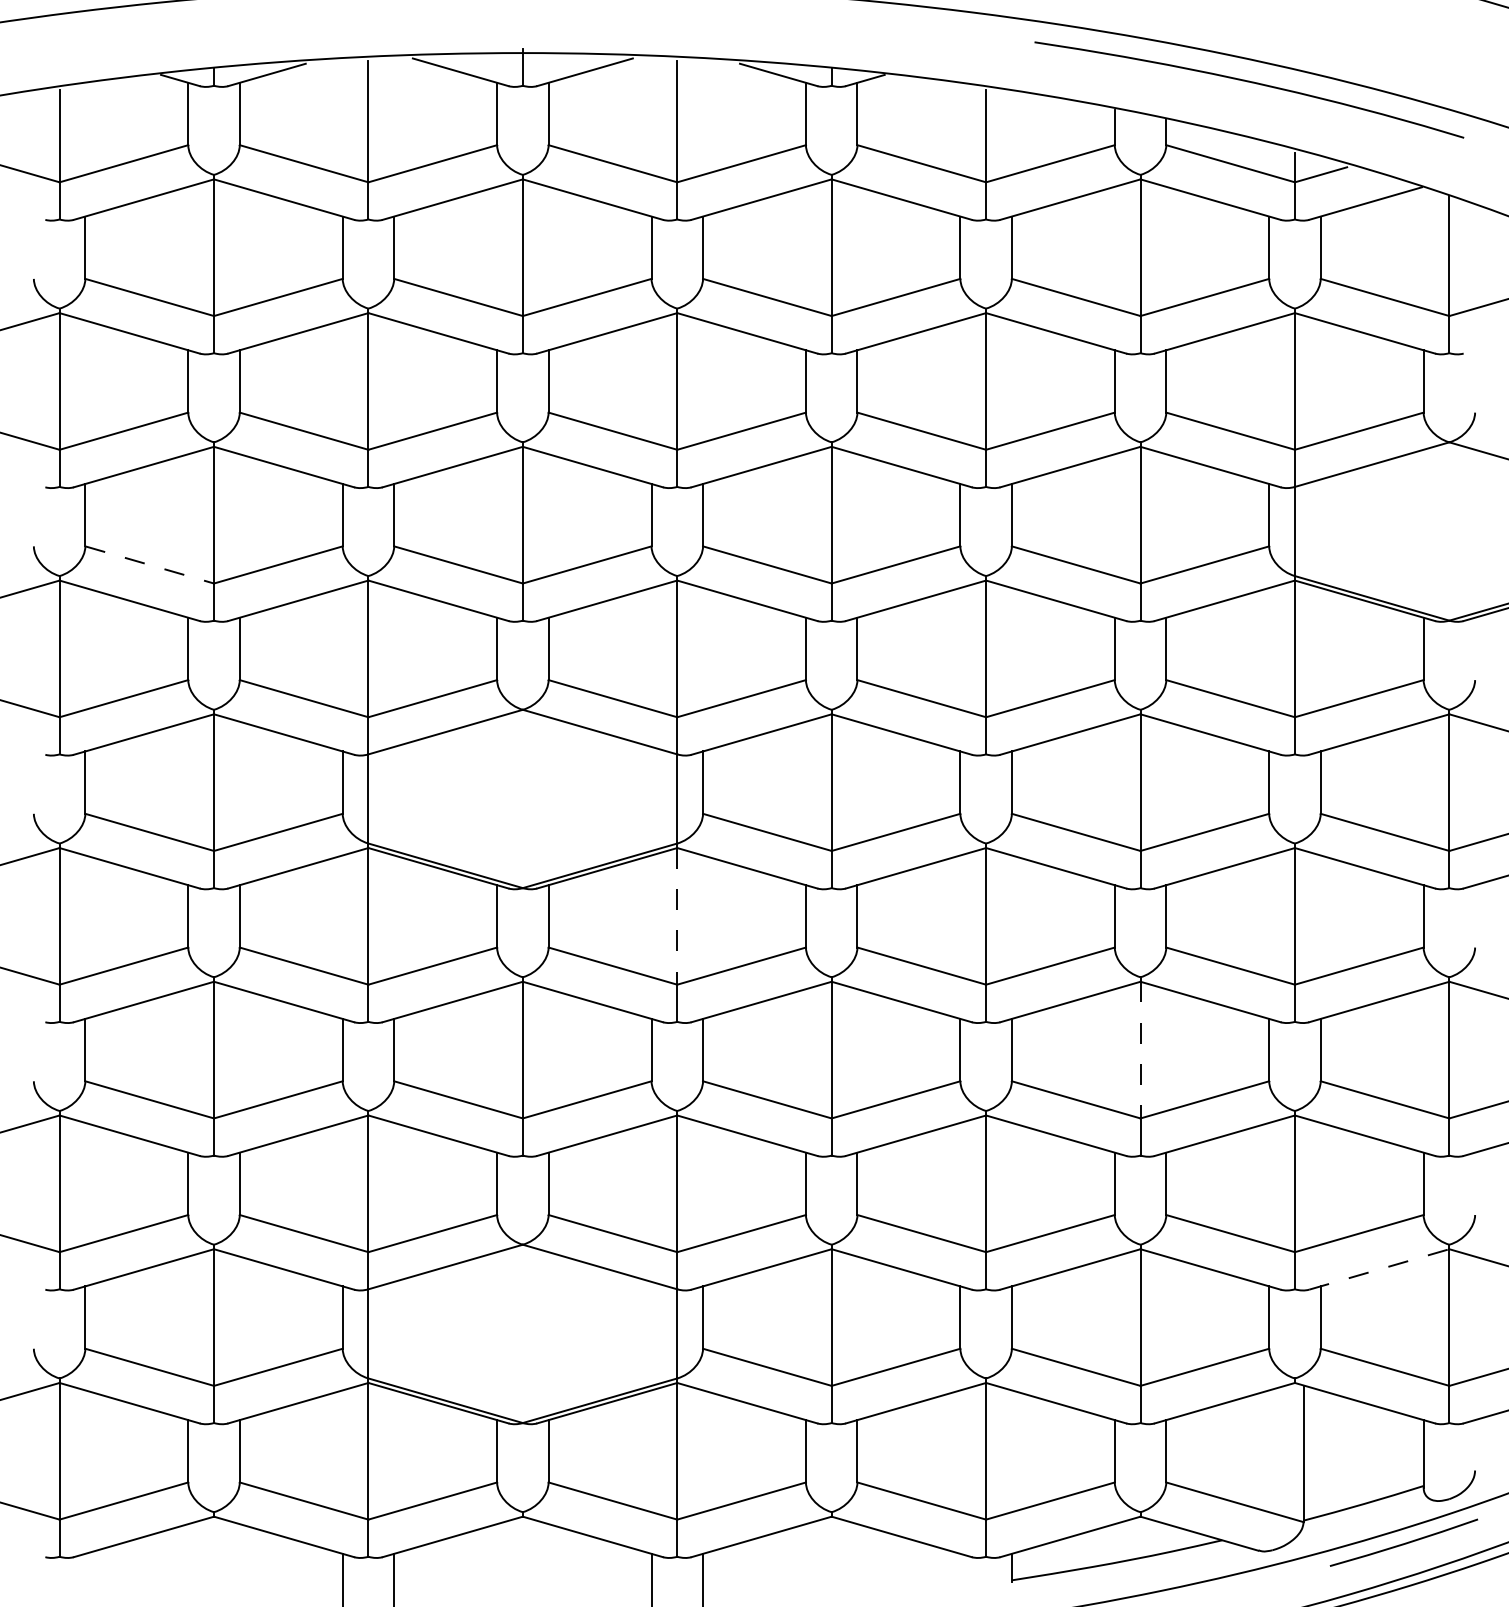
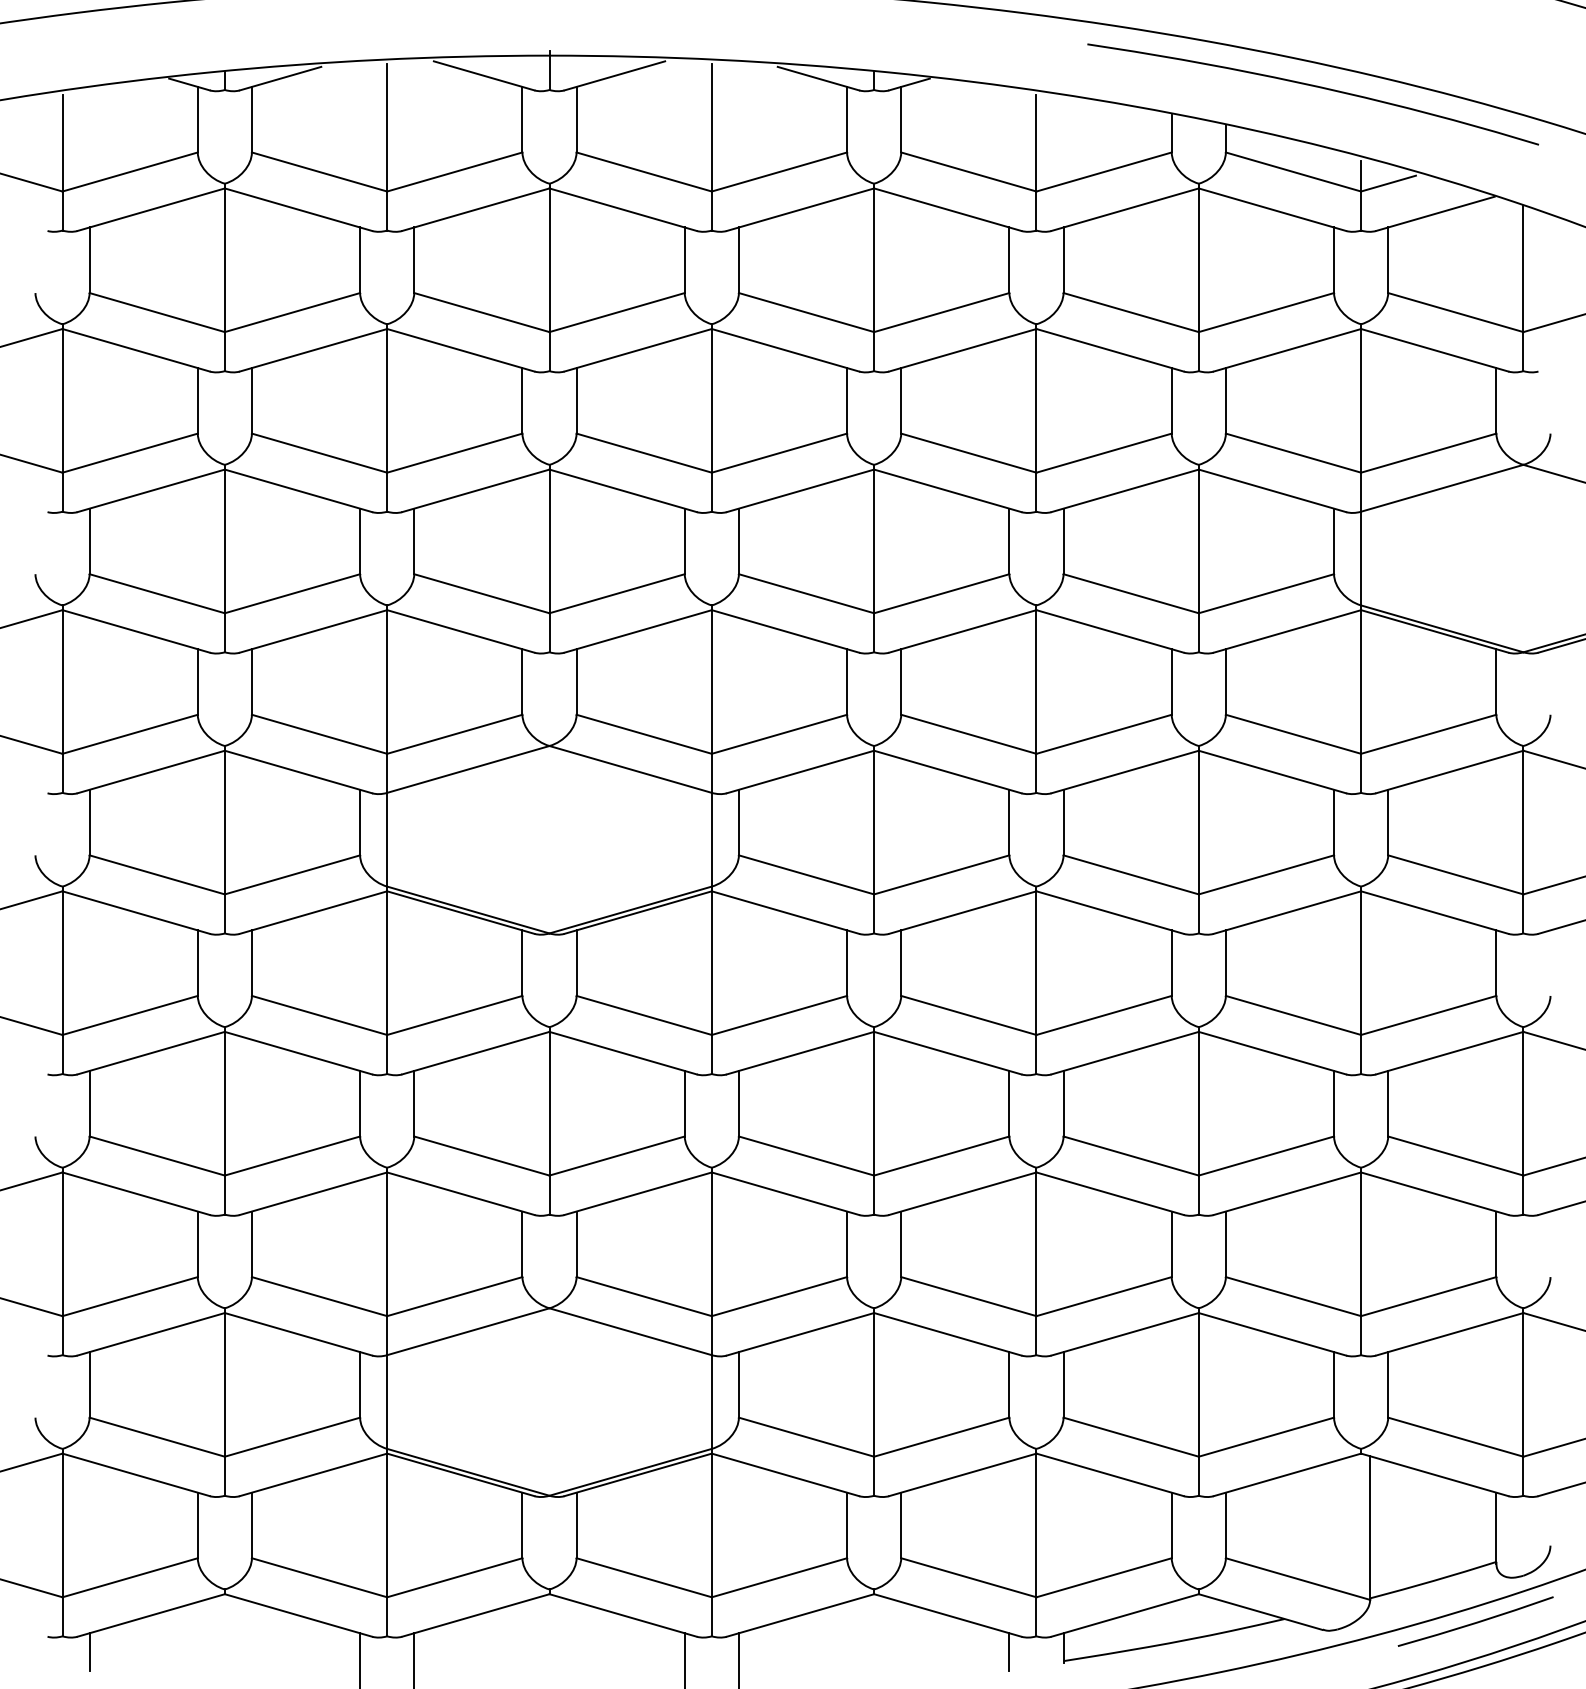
line: (149, 564) -> (157, 593), dashed -> solid
line: (676, 916) -> (711, 963), dashed -> solid
line: (1140, 1049) -> (1198, 1103), dashed -> solid
line: (1379, 1269) -> (1449, 1334), dashed -> solid
line: (85, 1571) -> (89, 1651), added
line: (960, 1571) -> (1009, 1651), added

